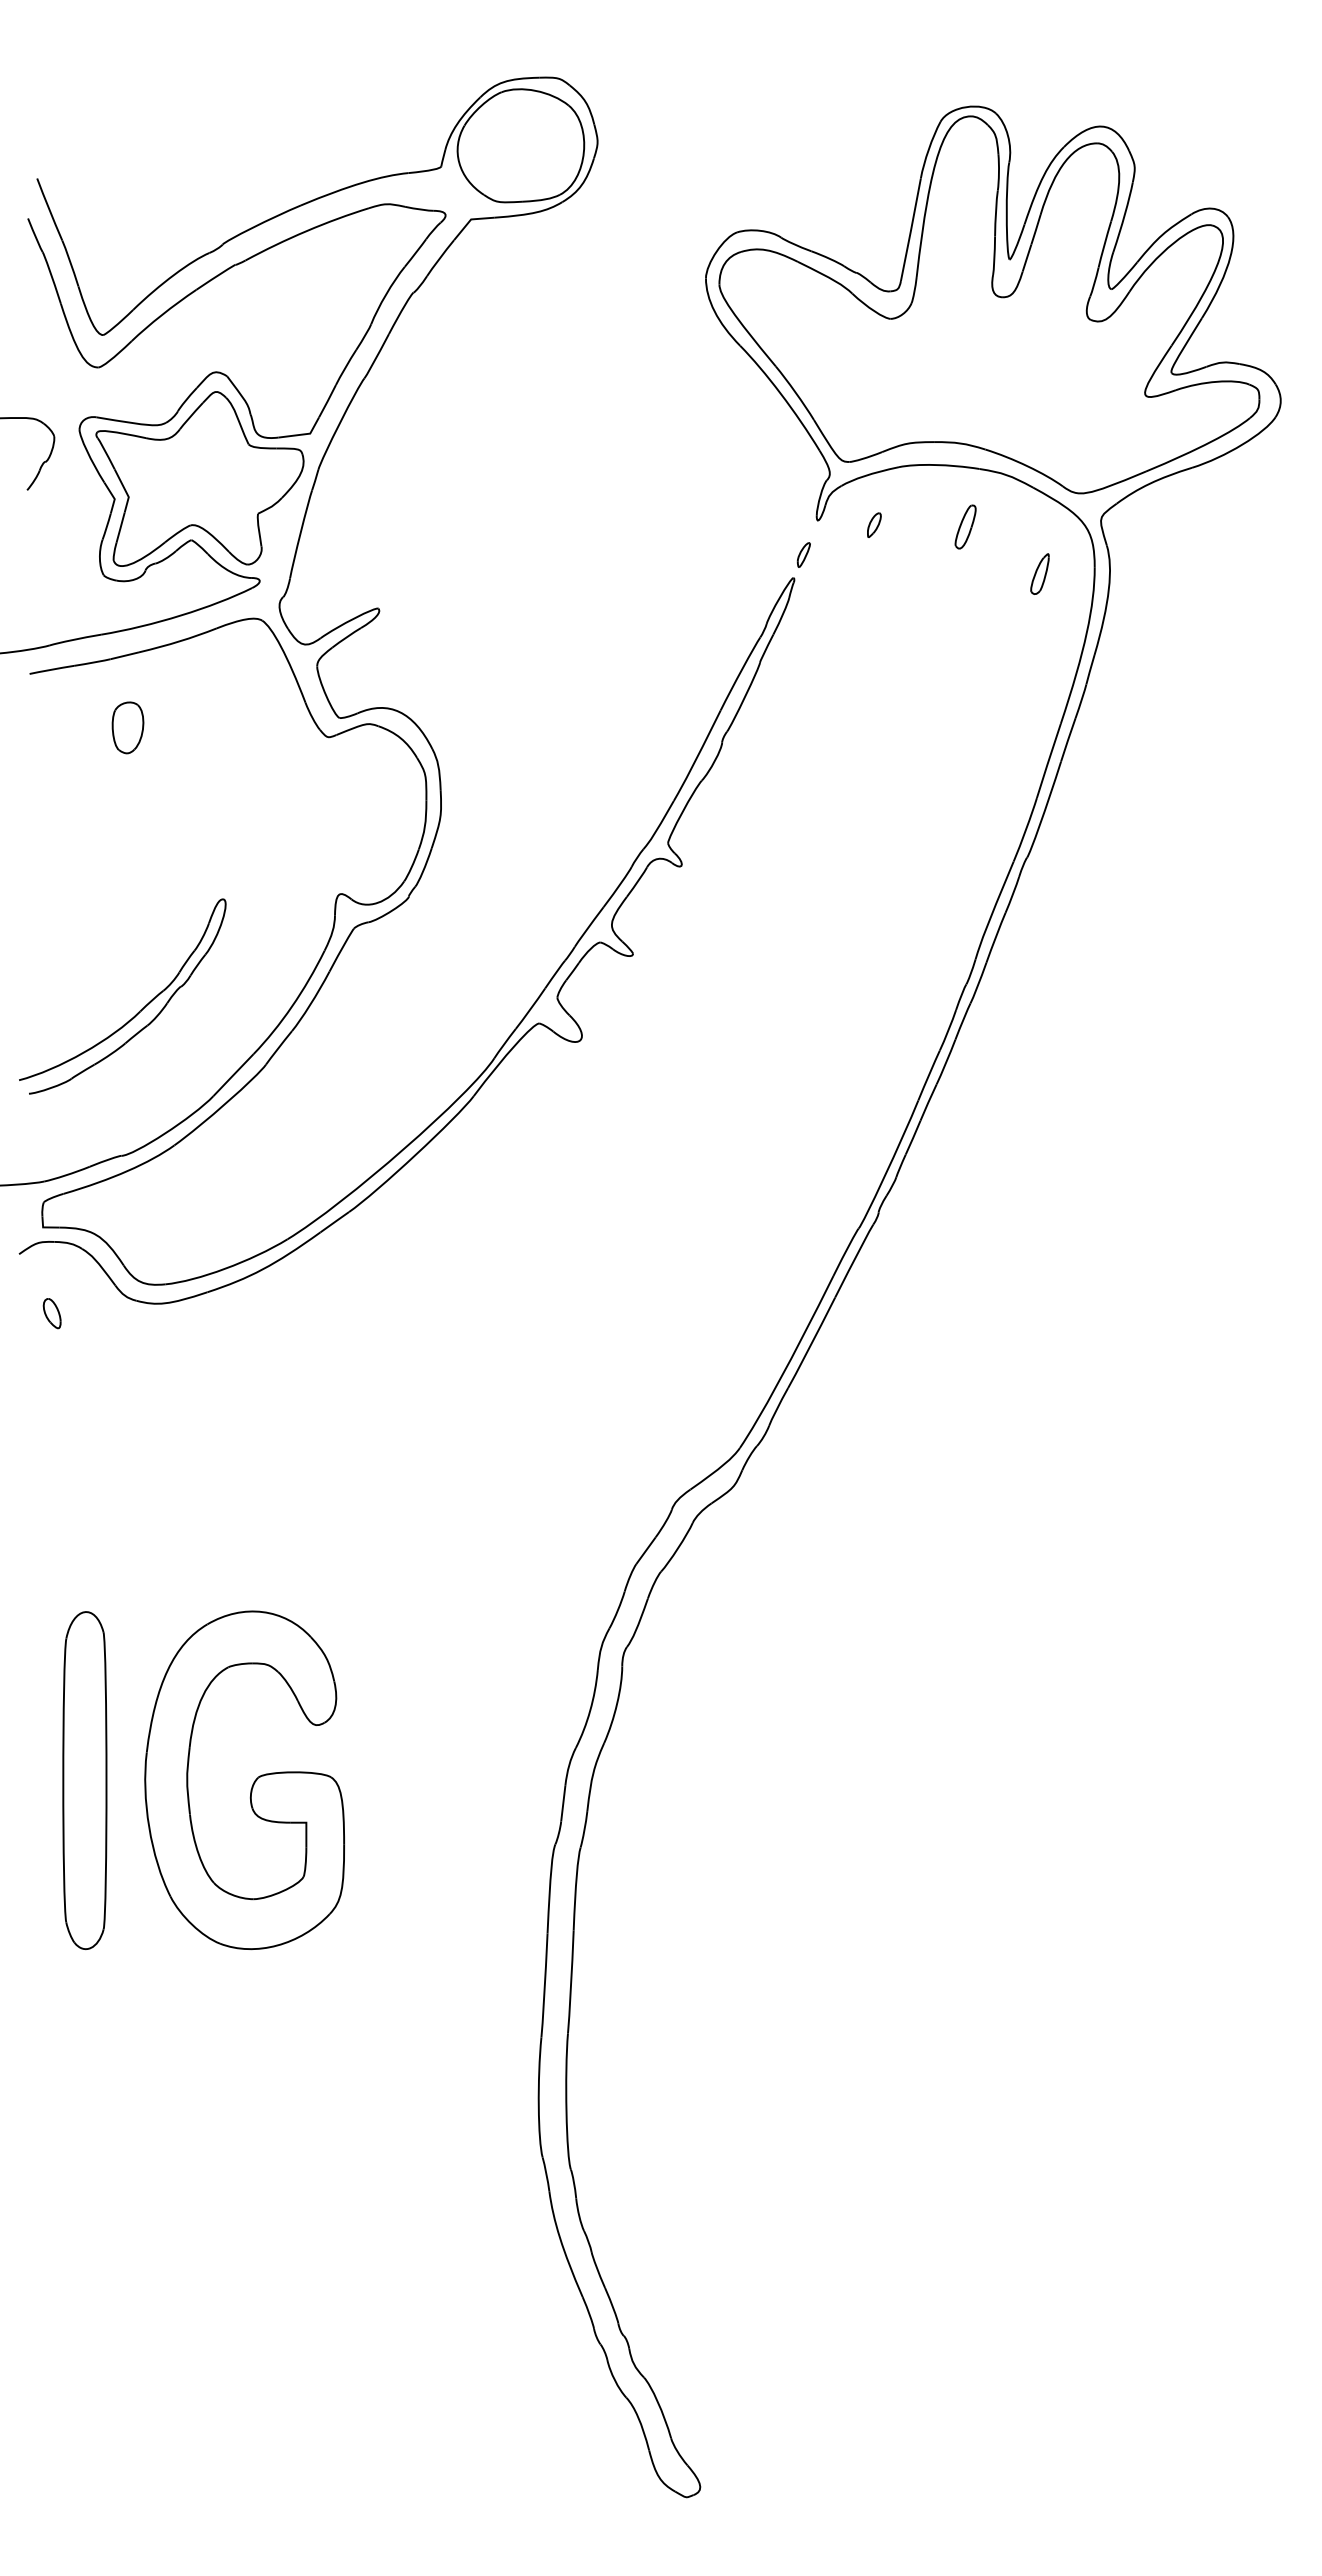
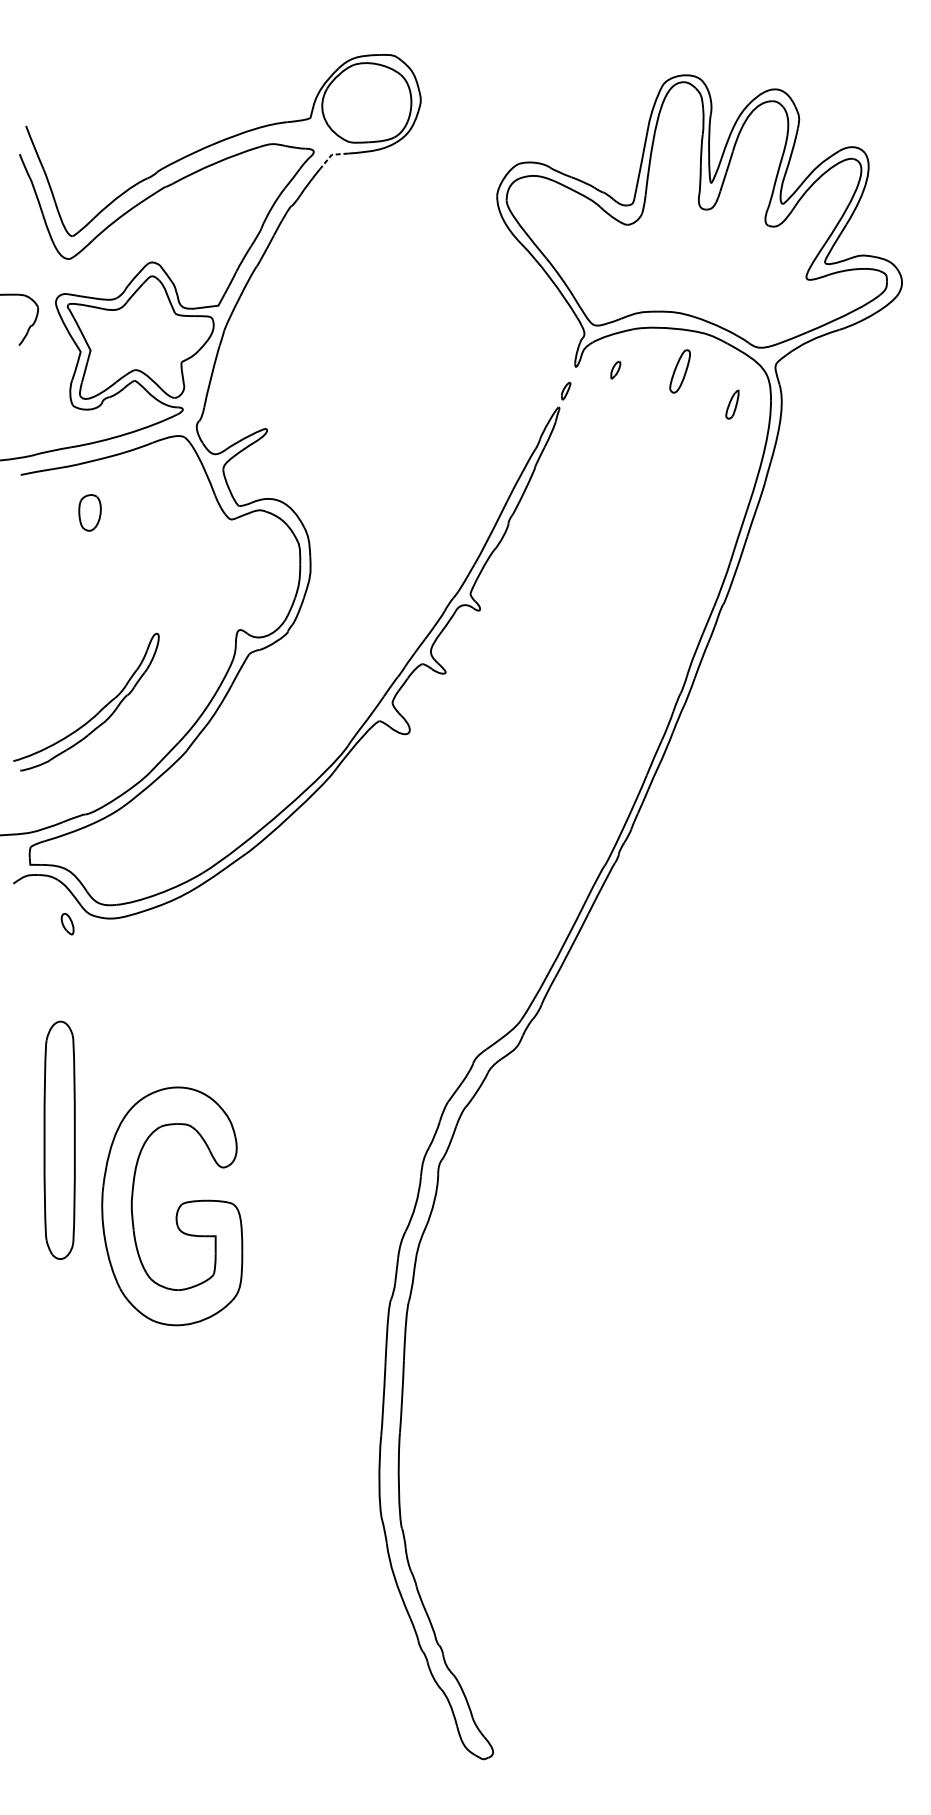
line: (470, 220) -> (331, 155), solid -> dashed
part: (965, 526) -> (679, 371), size x1.4
part: (51, 1313) -> (67, 924), moved
part: (84, 1780) -> (59, 1140), moved
part: (252, 1784) -> (177, 1209), moved

